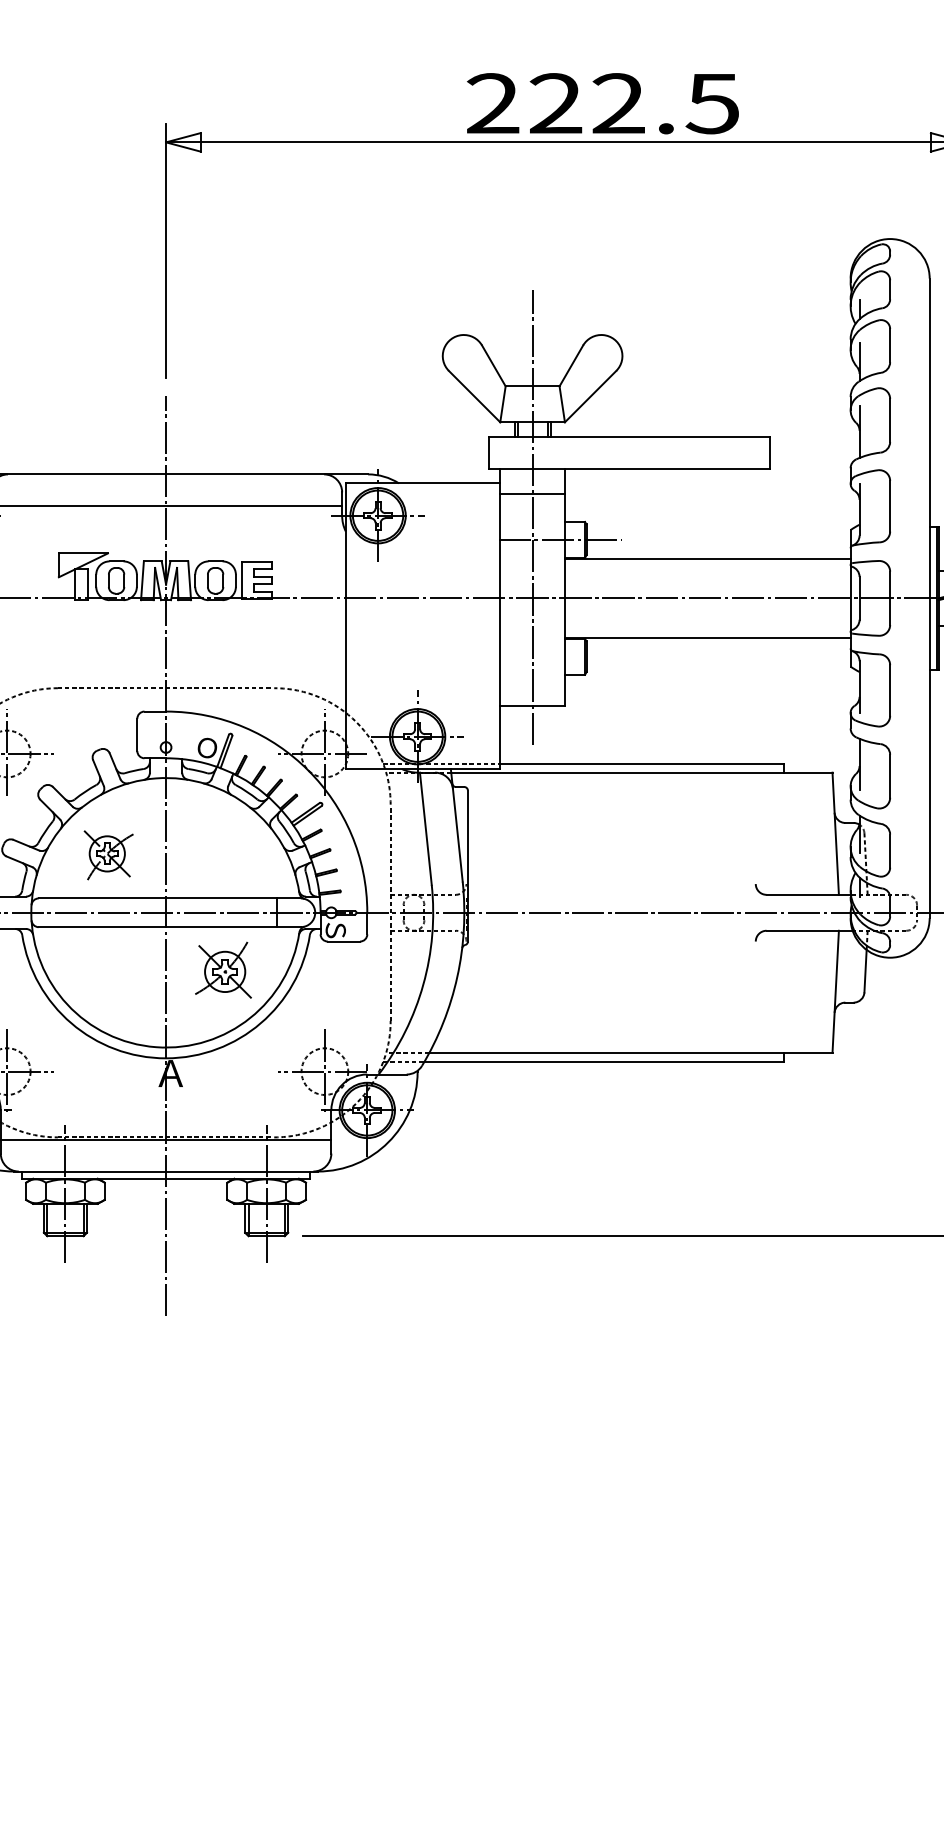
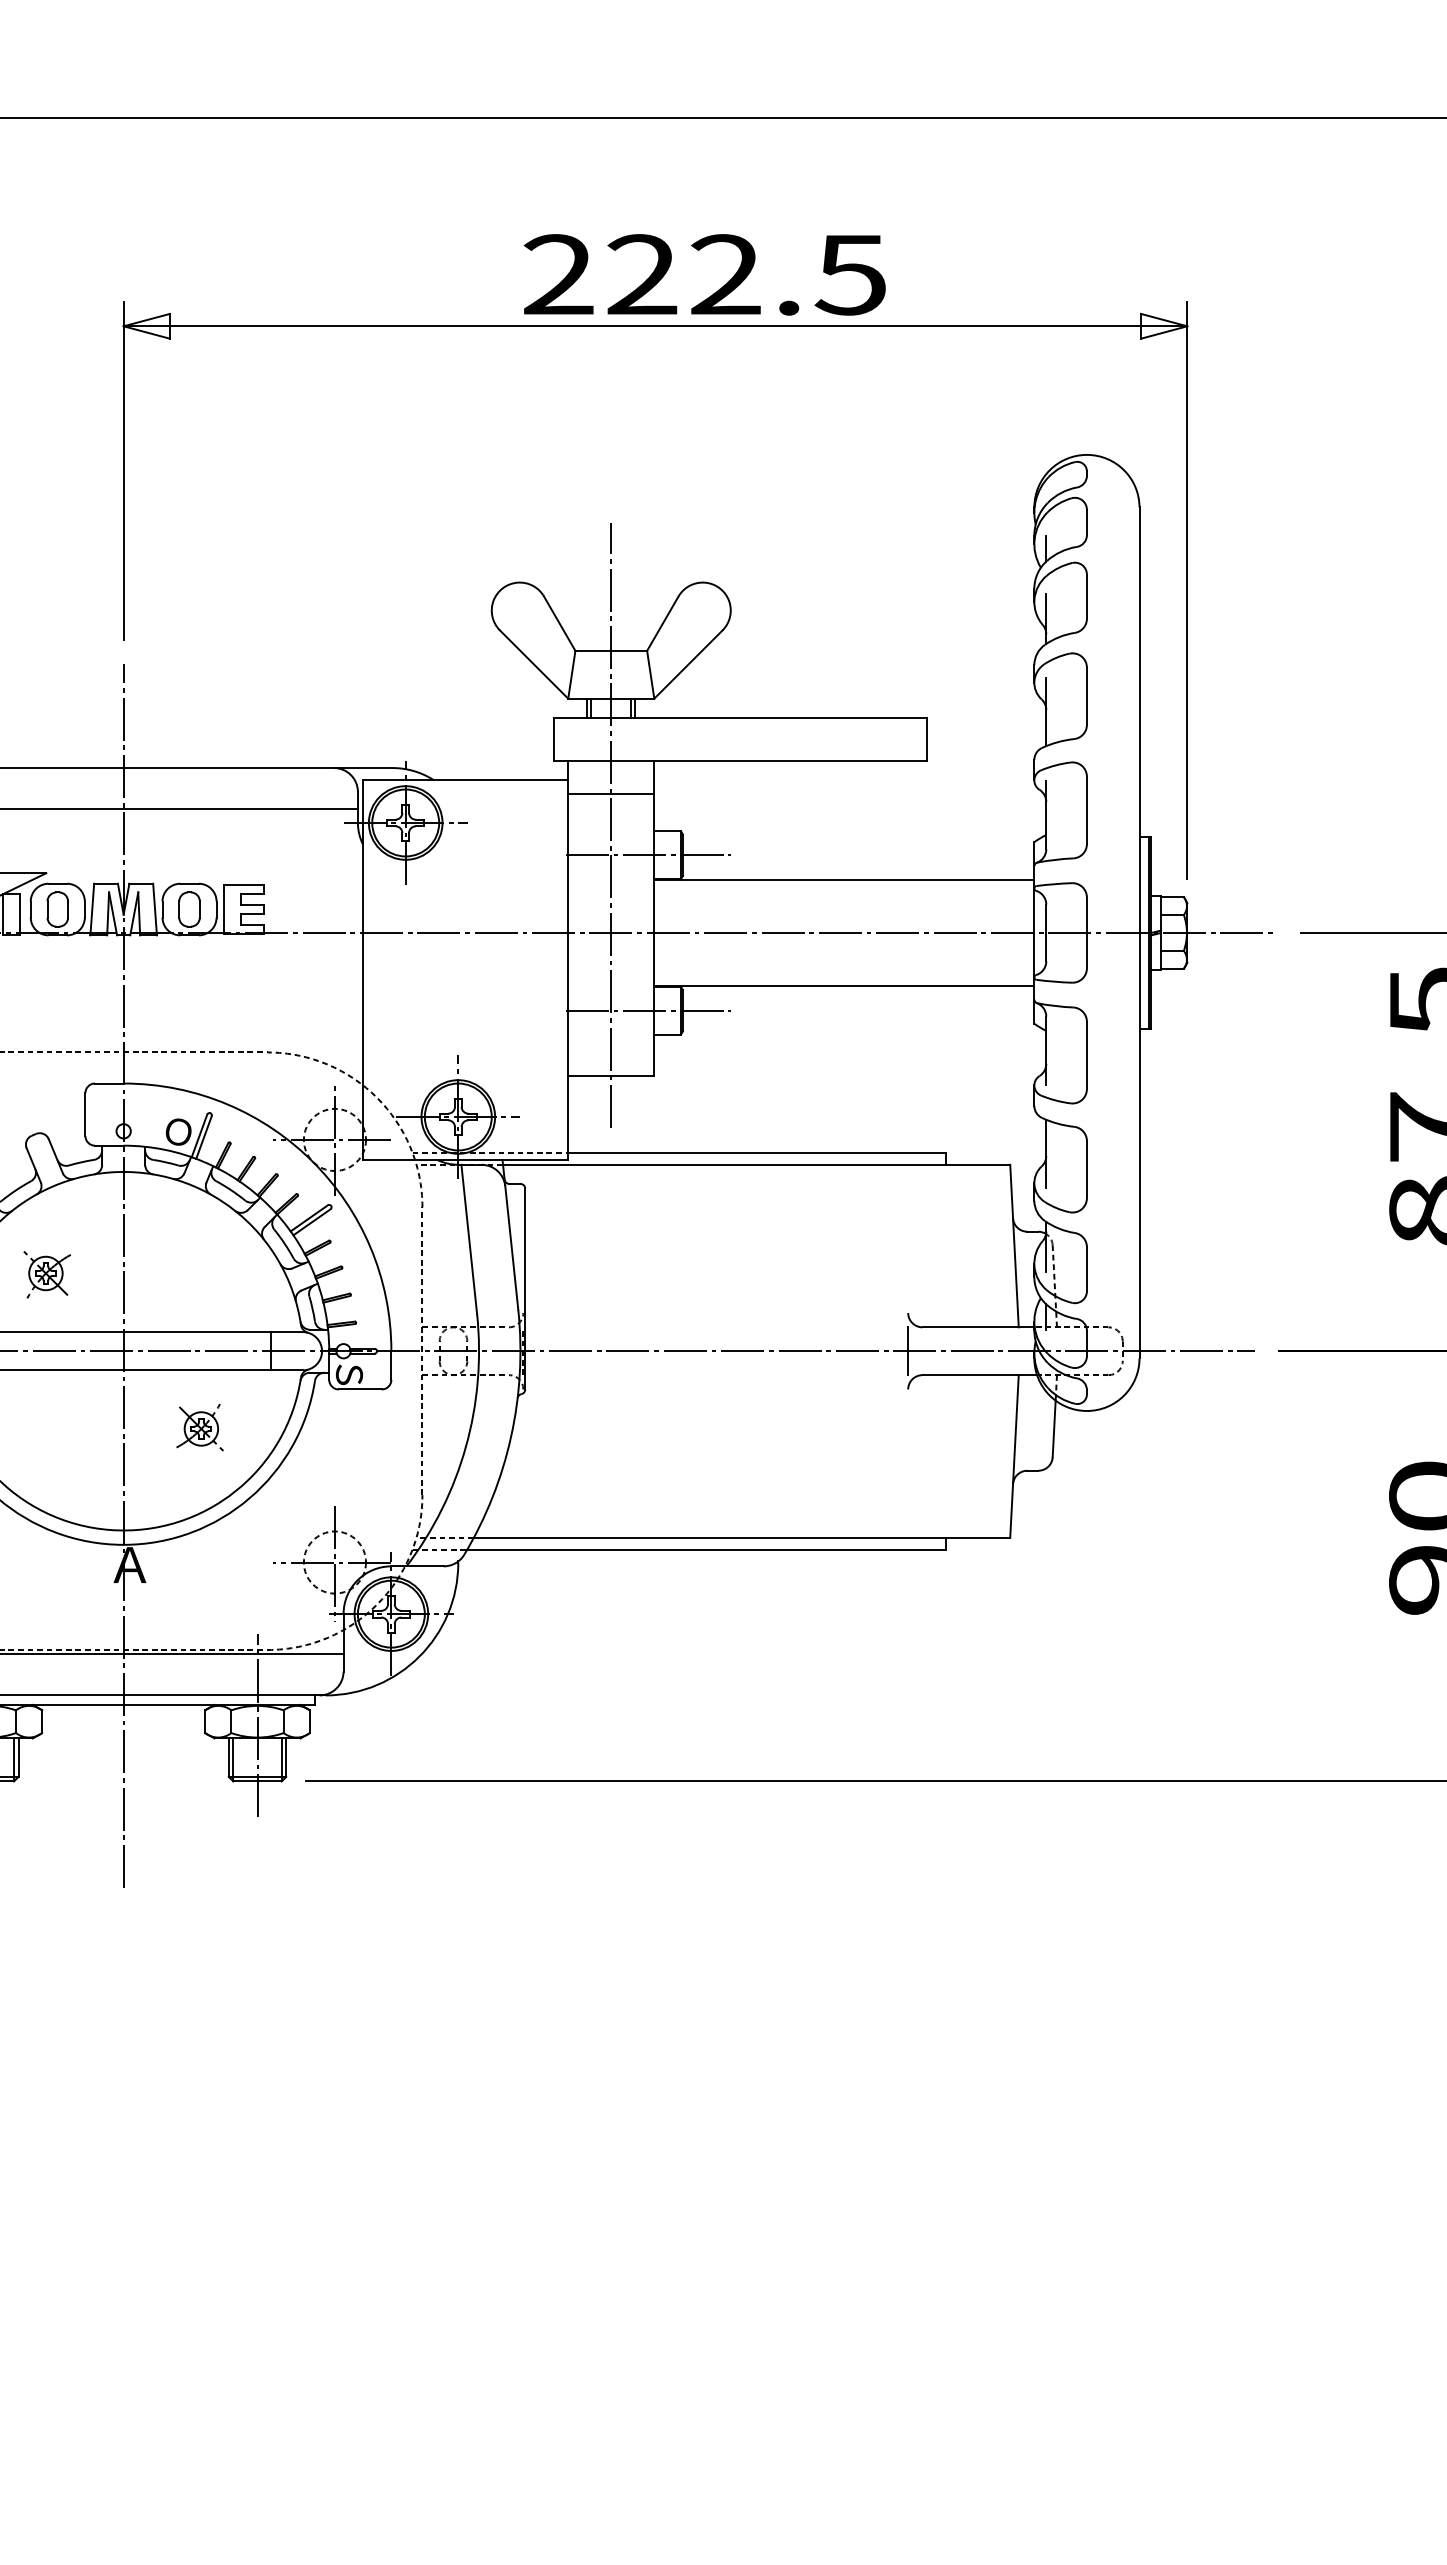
line: (559, 656) -> (647, 1010), added
part: (108, 855) -> (46, 1274), size x0.71
line: (756, 913) -> (908, 1351), added
part: (223, 970) -> (199, 1427), size x0.62

